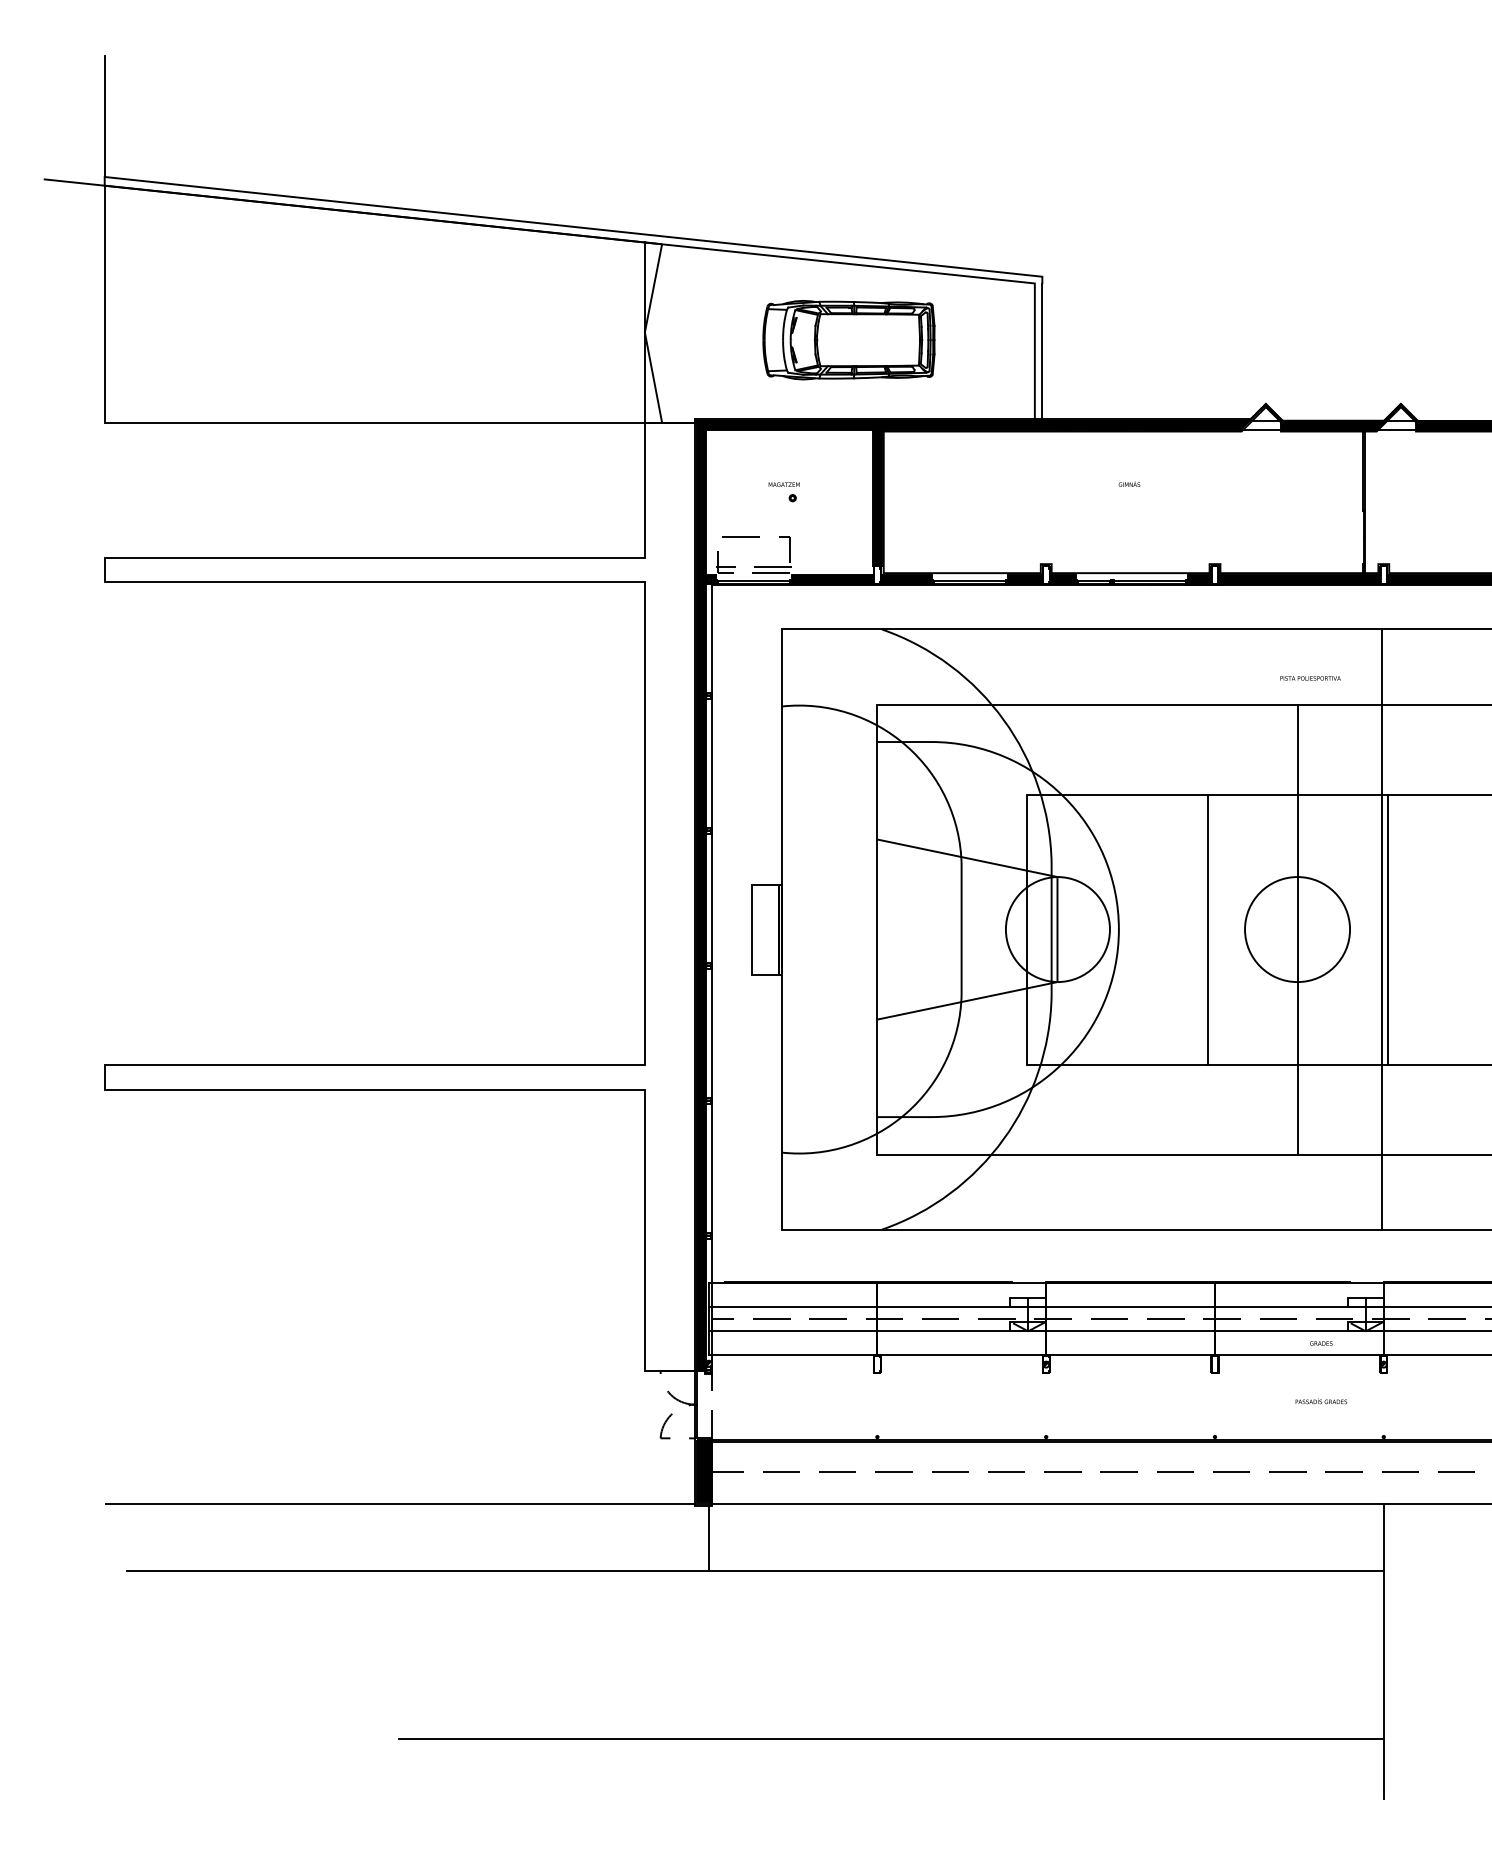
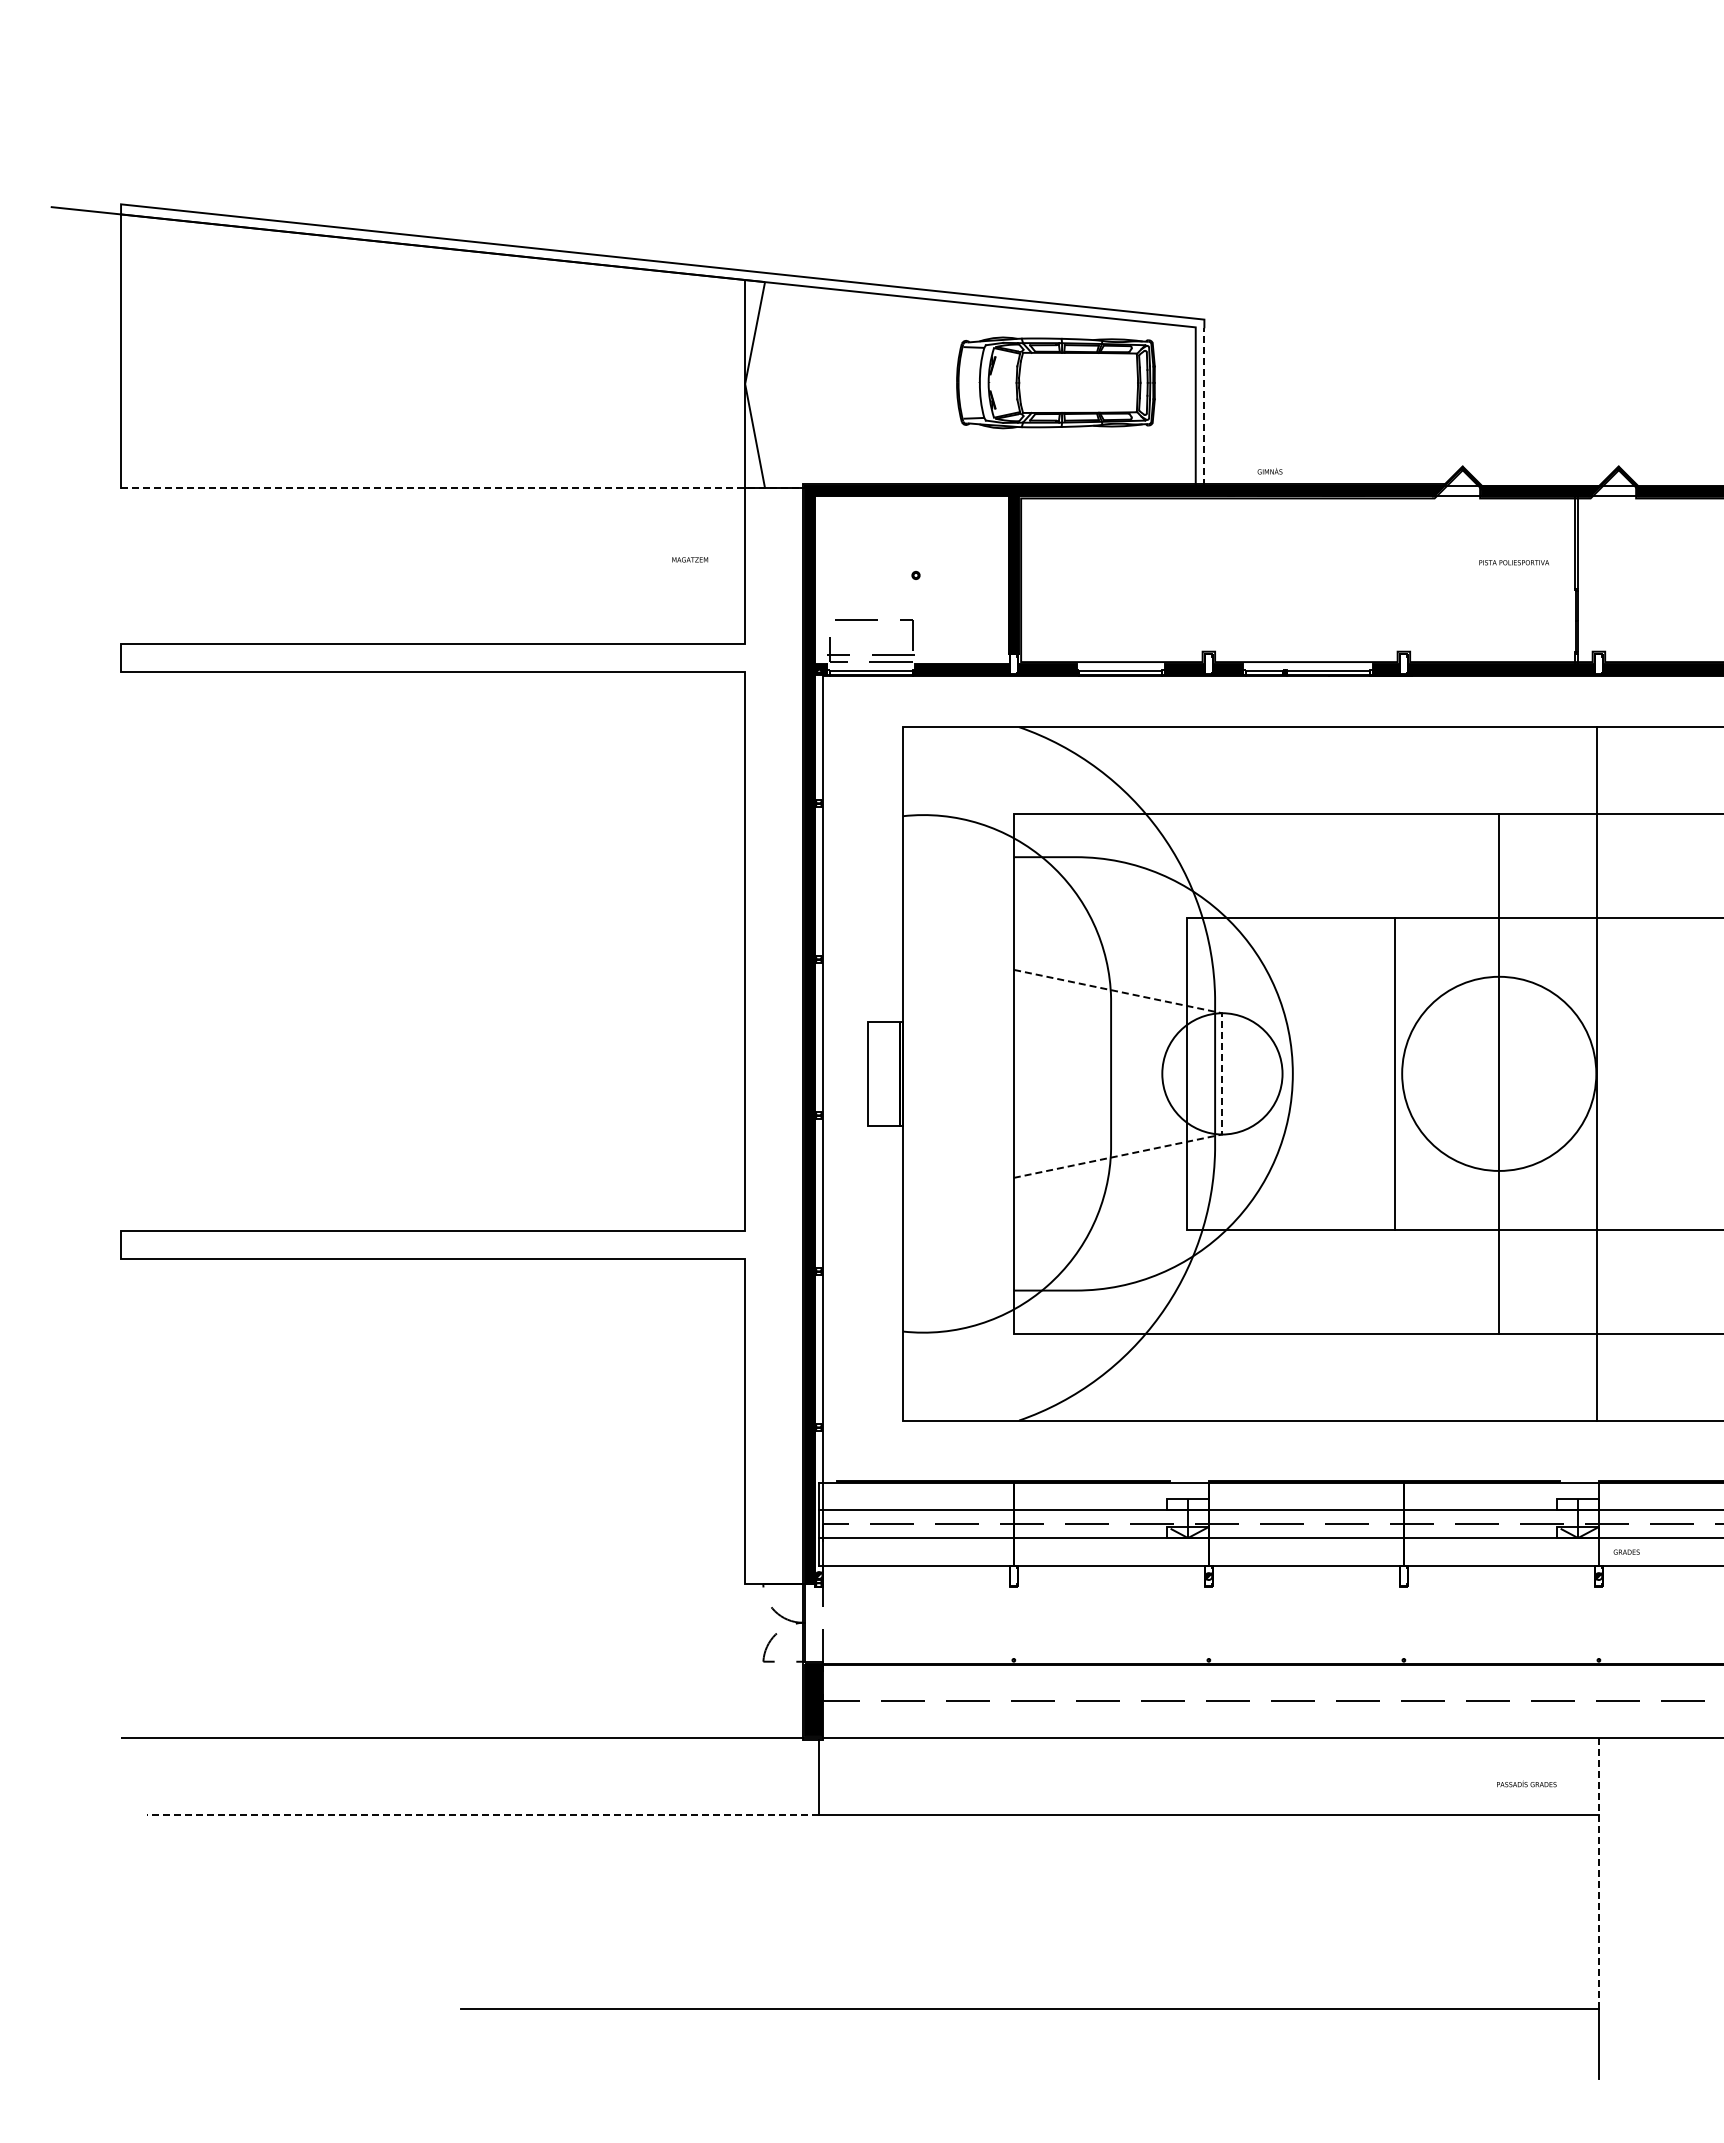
line: (105, 116) -> (121, 134), removed
part: (848, 339) -> (1055, 382), moved
line: (1042, 352) -> (1204, 407), solid -> dashed
line: (399, 422) -> (461, 488), solid -> dashed
text: (784, 484) -> (690, 559), moved
text: (1128, 484) -> (1269, 471), moved
text: (1309, 678) -> (1513, 562), moved
line: (1057, 929) -> (1221, 1073), solid -> dashed
circle: (1296, 929) -> (1498, 1073), size x1.6
line: (1387, 929) -> (1603, 1073), removed
text: (1321, 1342) -> (1626, 1551), moved
text: (1321, 1400) -> (1526, 1783), moved
line: (417, 1570) -> (482, 1814), solid -> dashed
line: (1383, 1621) -> (1598, 1873), solid -> dashed

